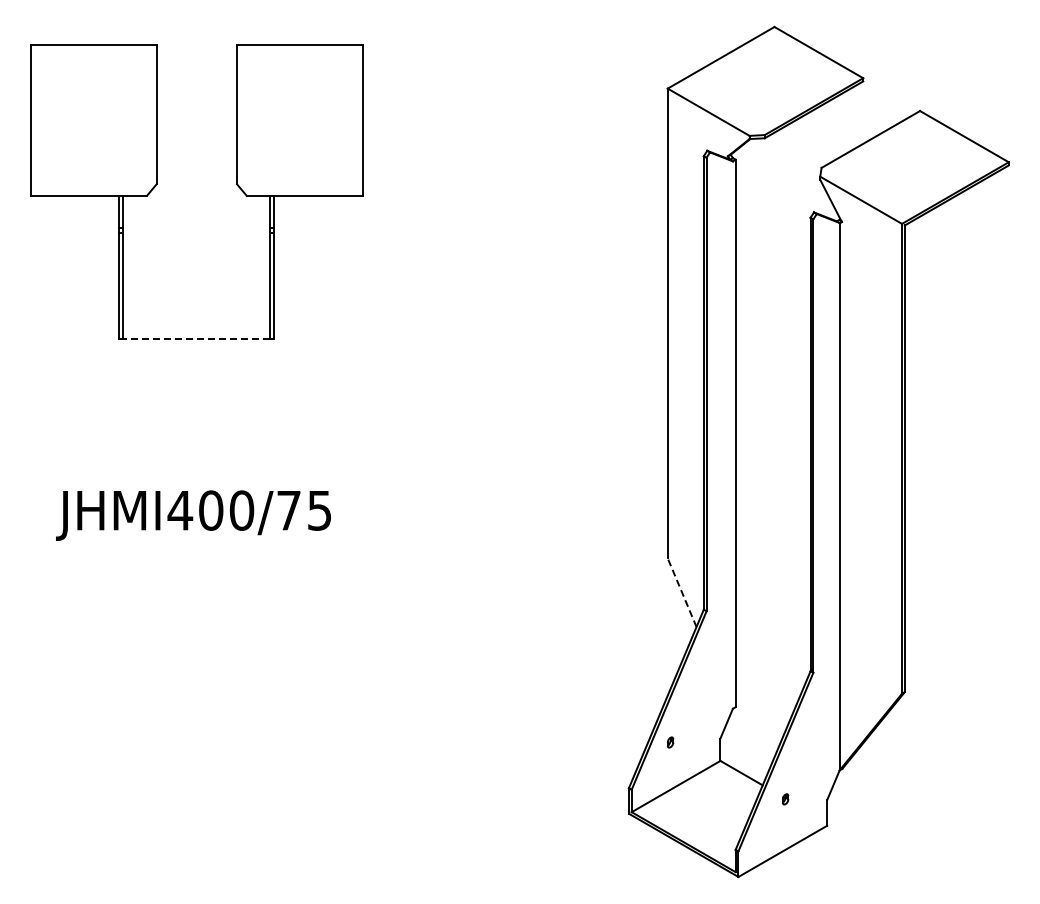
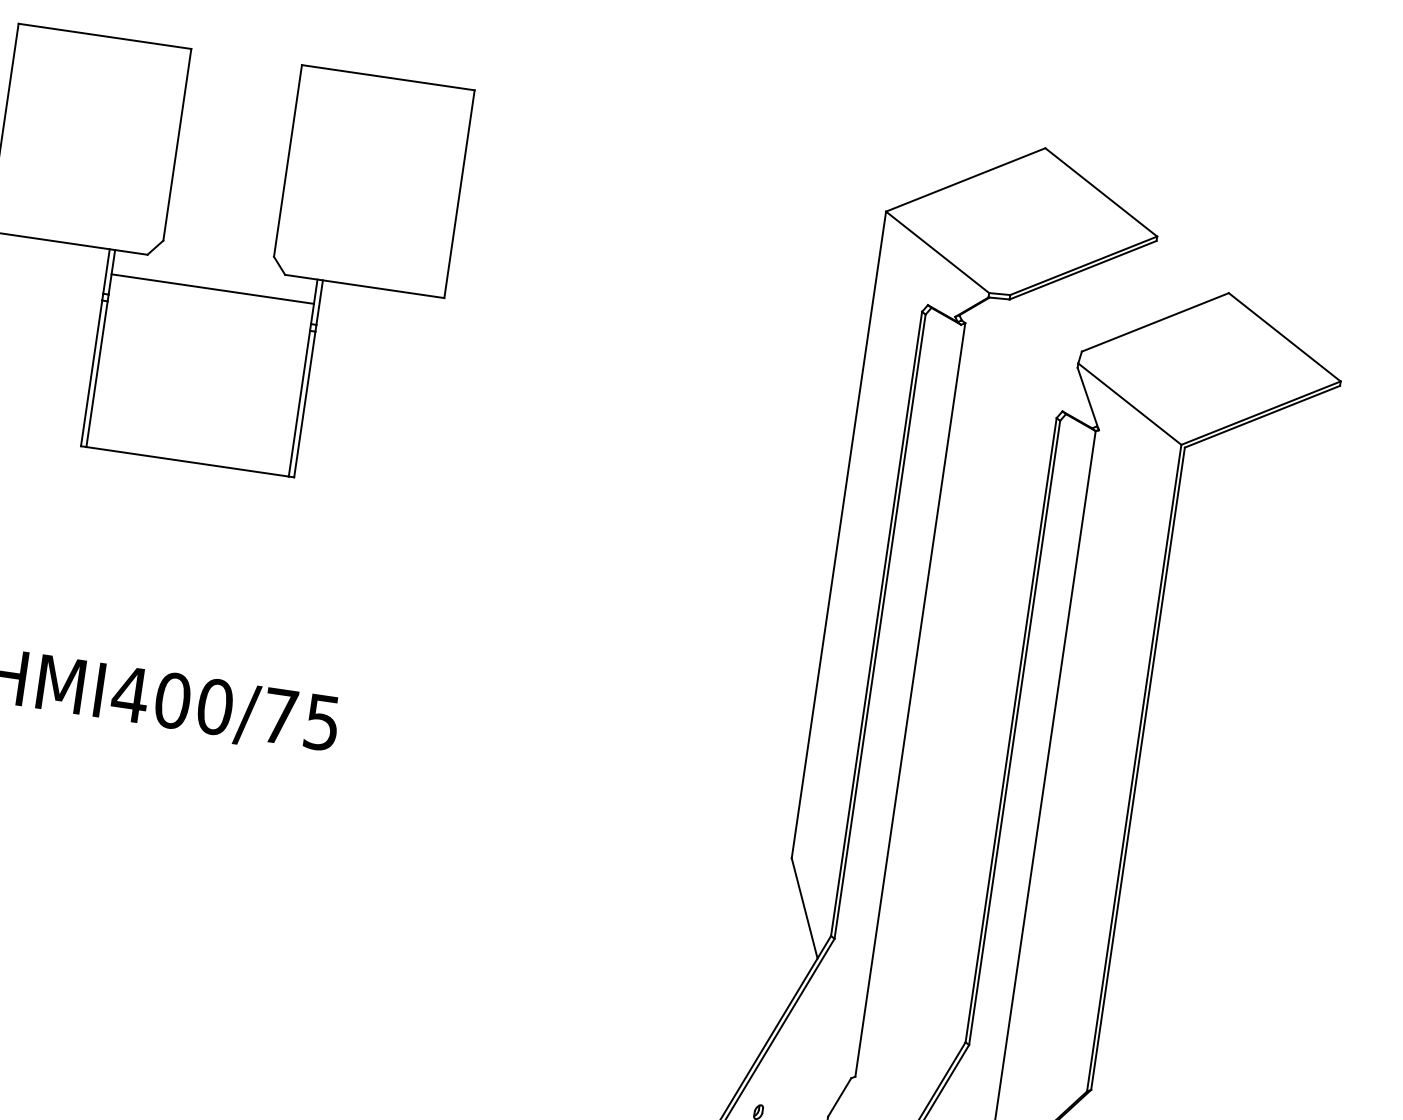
line: (196, 213) -> (212, 288), added
line: (196, 339) -> (187, 462), dashed -> solid
line: (681, 592) -> (803, 907), dashed -> solid

